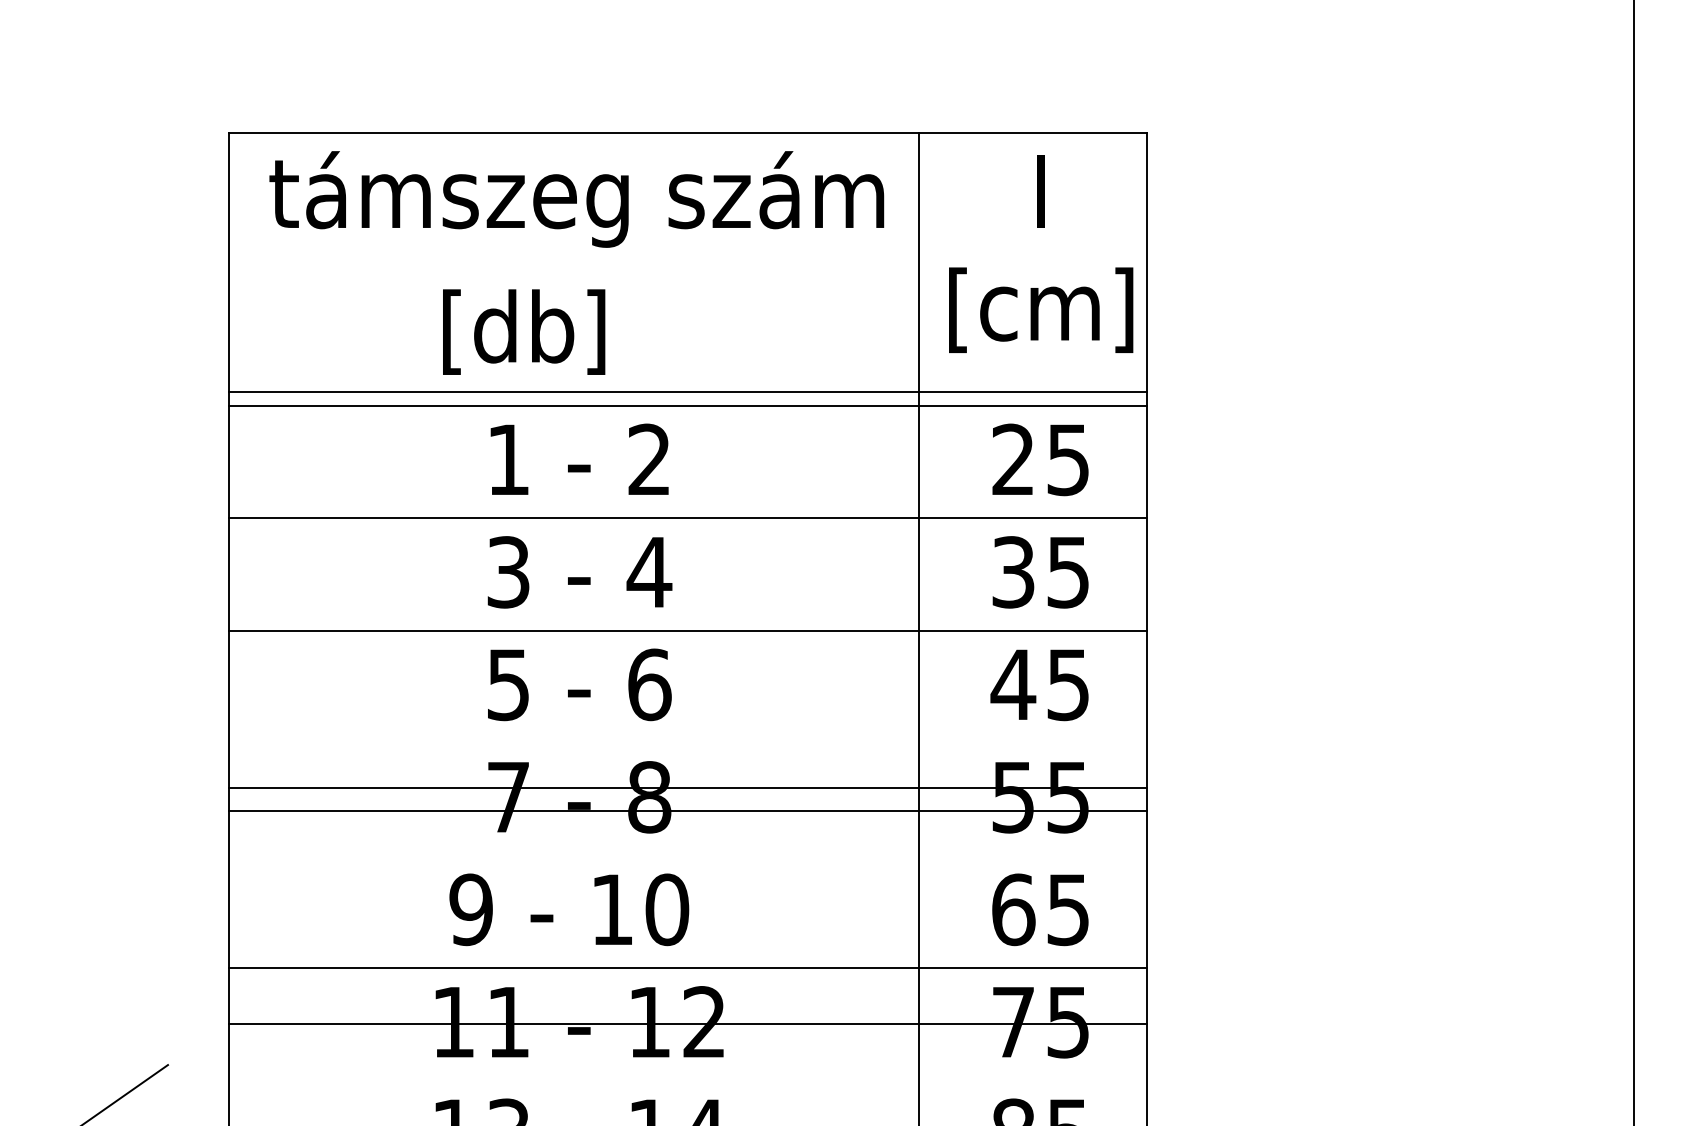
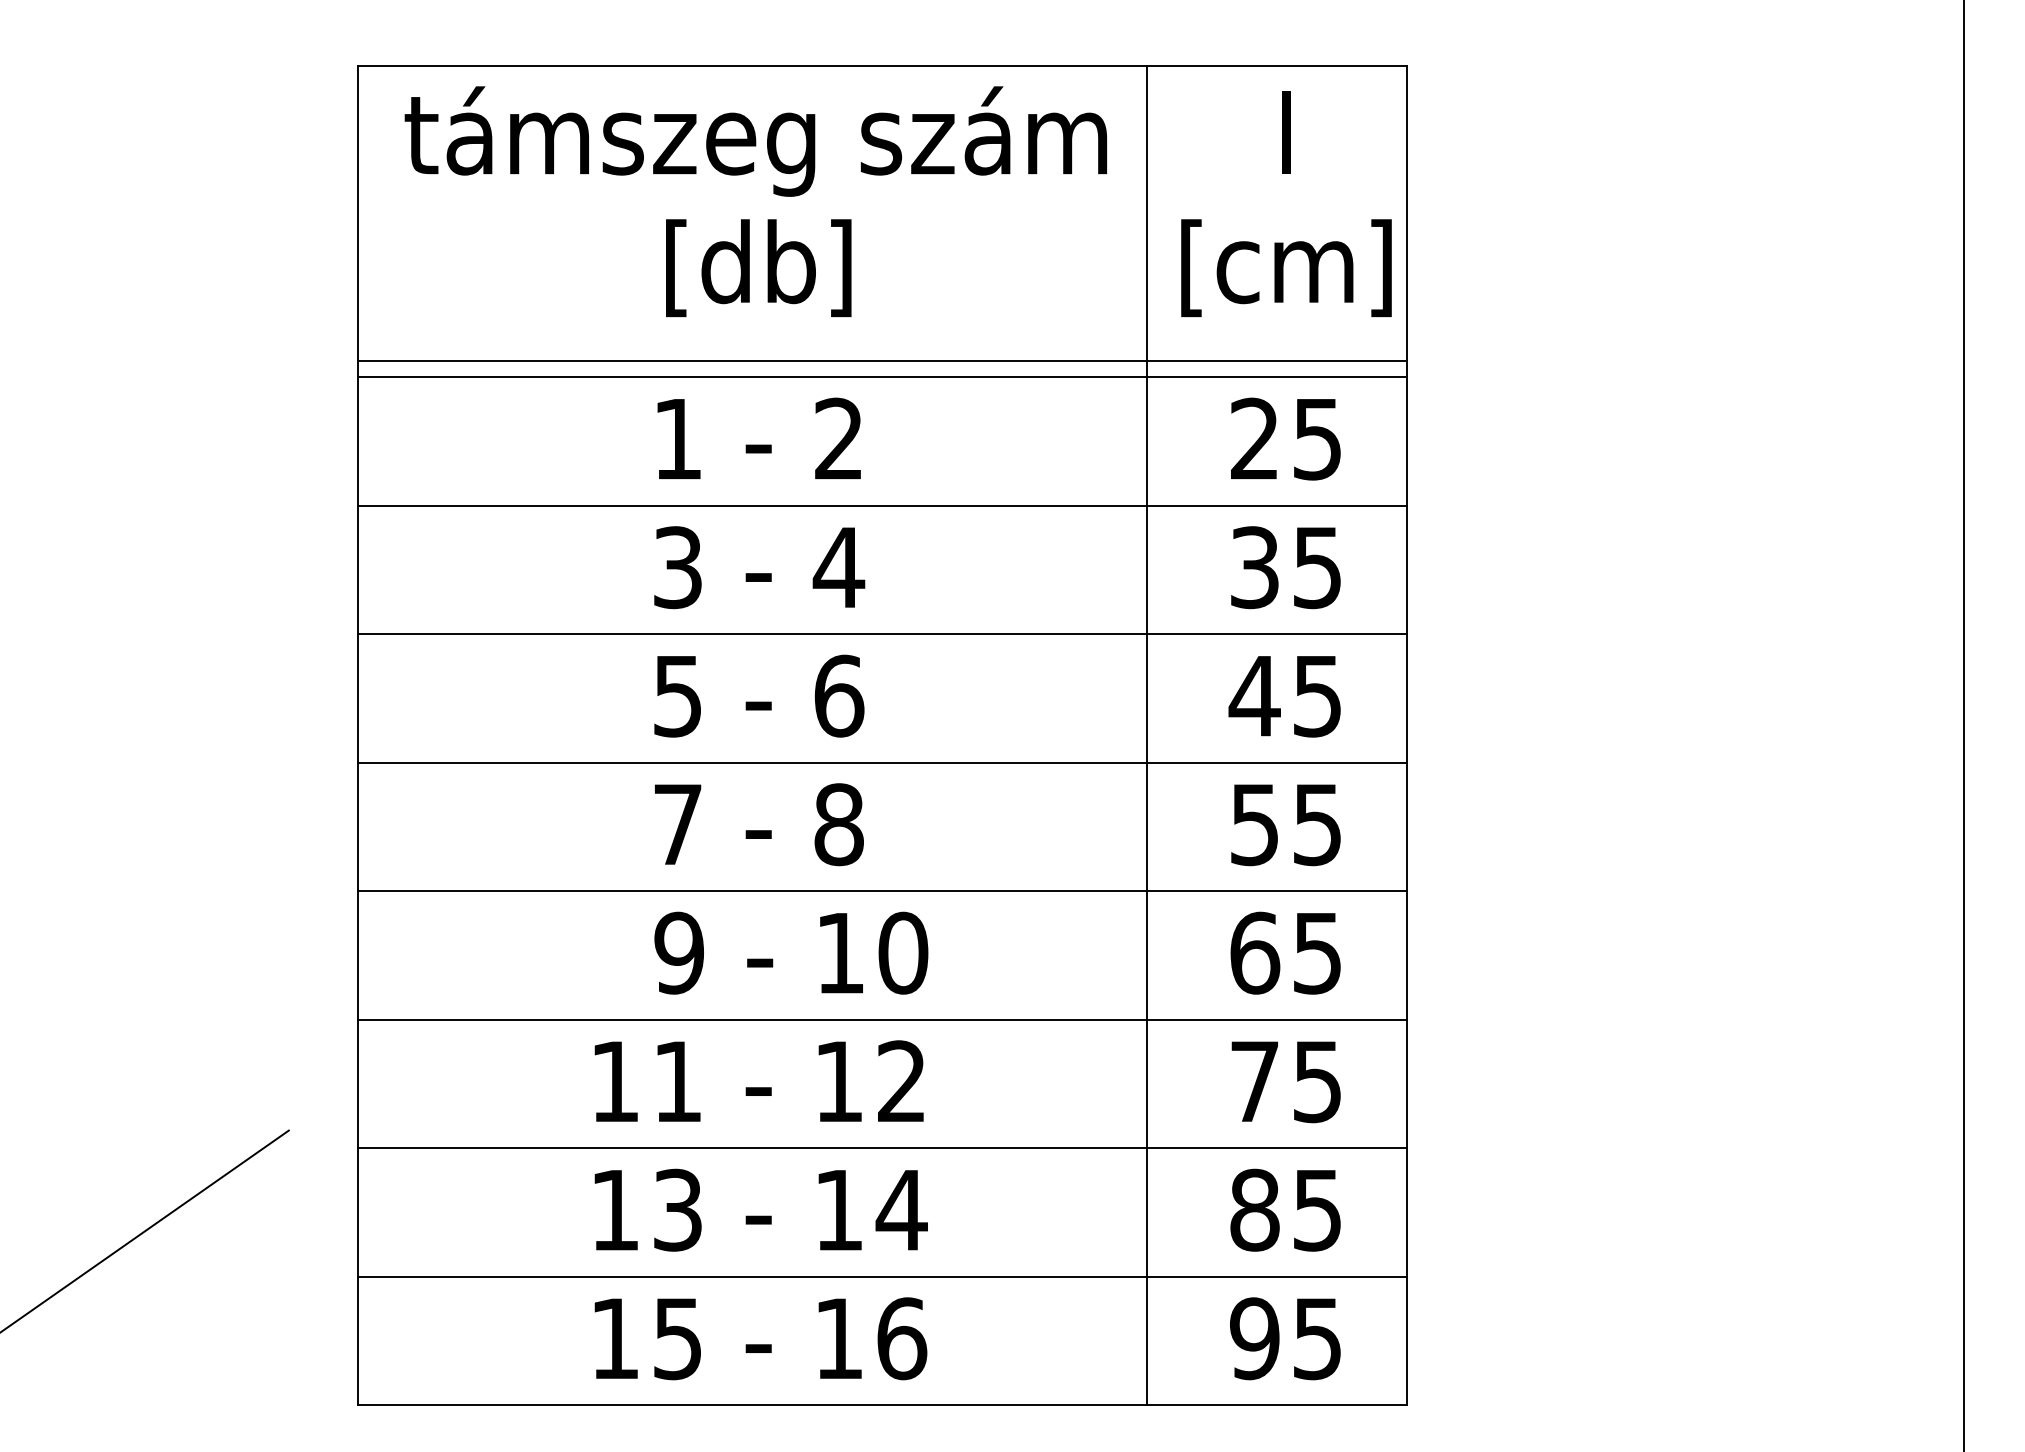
text: (523, 332) -> (758, 268), moved
line: (687, 787) -> (882, 762), moved
line: (687, 811) -> (882, 891), moved
text: (569, 909) -> (791, 952), moved
line: (687, 1023) -> (882, 1148), moved

